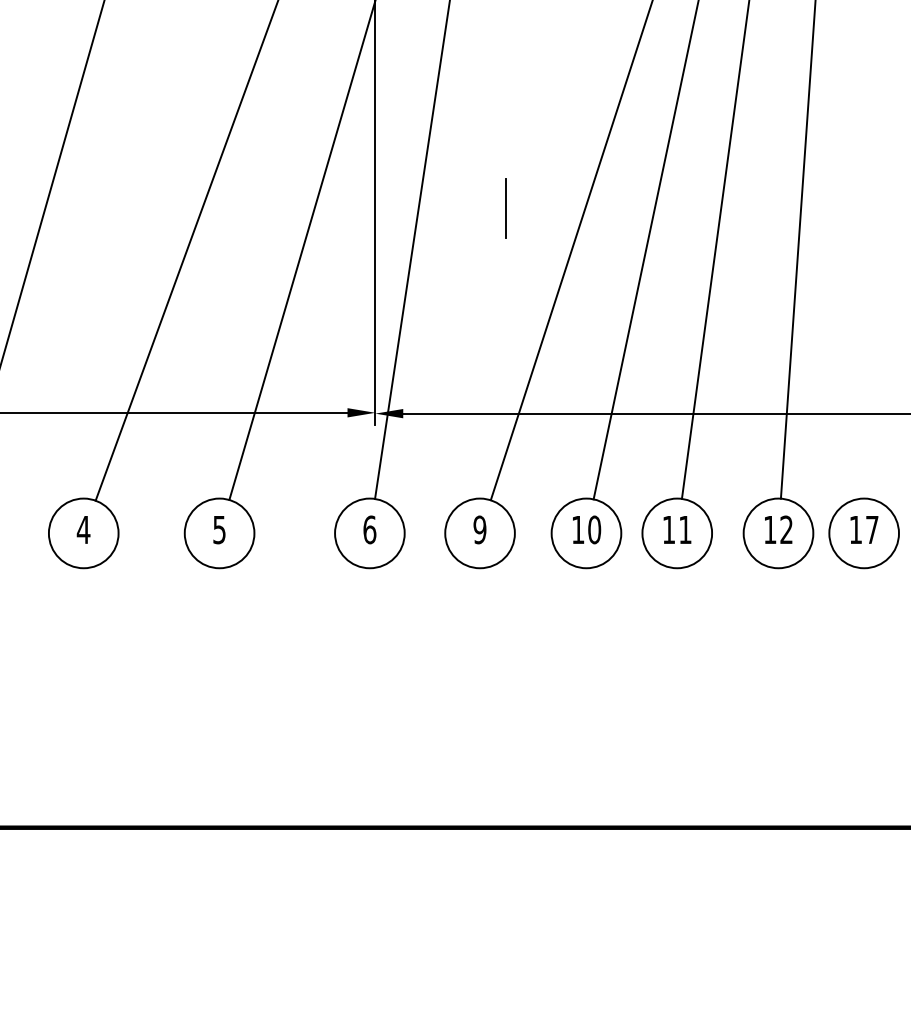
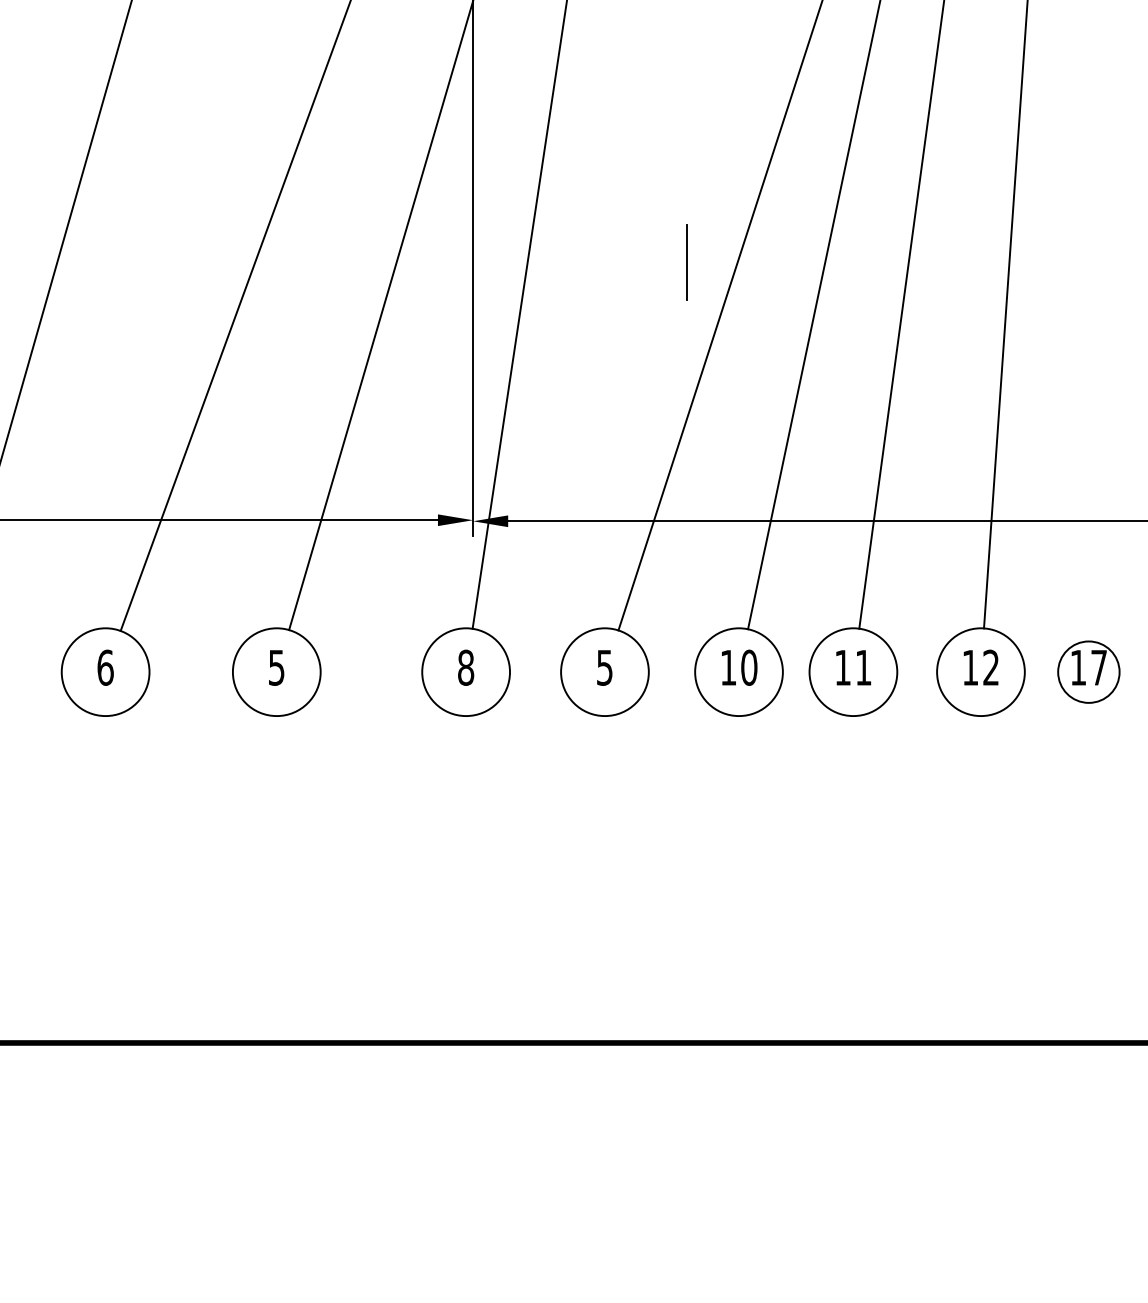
line: (505, 208) -> (686, 262), moved
text: (83, 529) -> (105, 667), 4 -> 6
text: (369, 529) -> (465, 667), 6 -> 8
text: (479, 529) -> (604, 667), 9 -> 5
circle: (864, 533) -> (1089, 672), size x0.7

